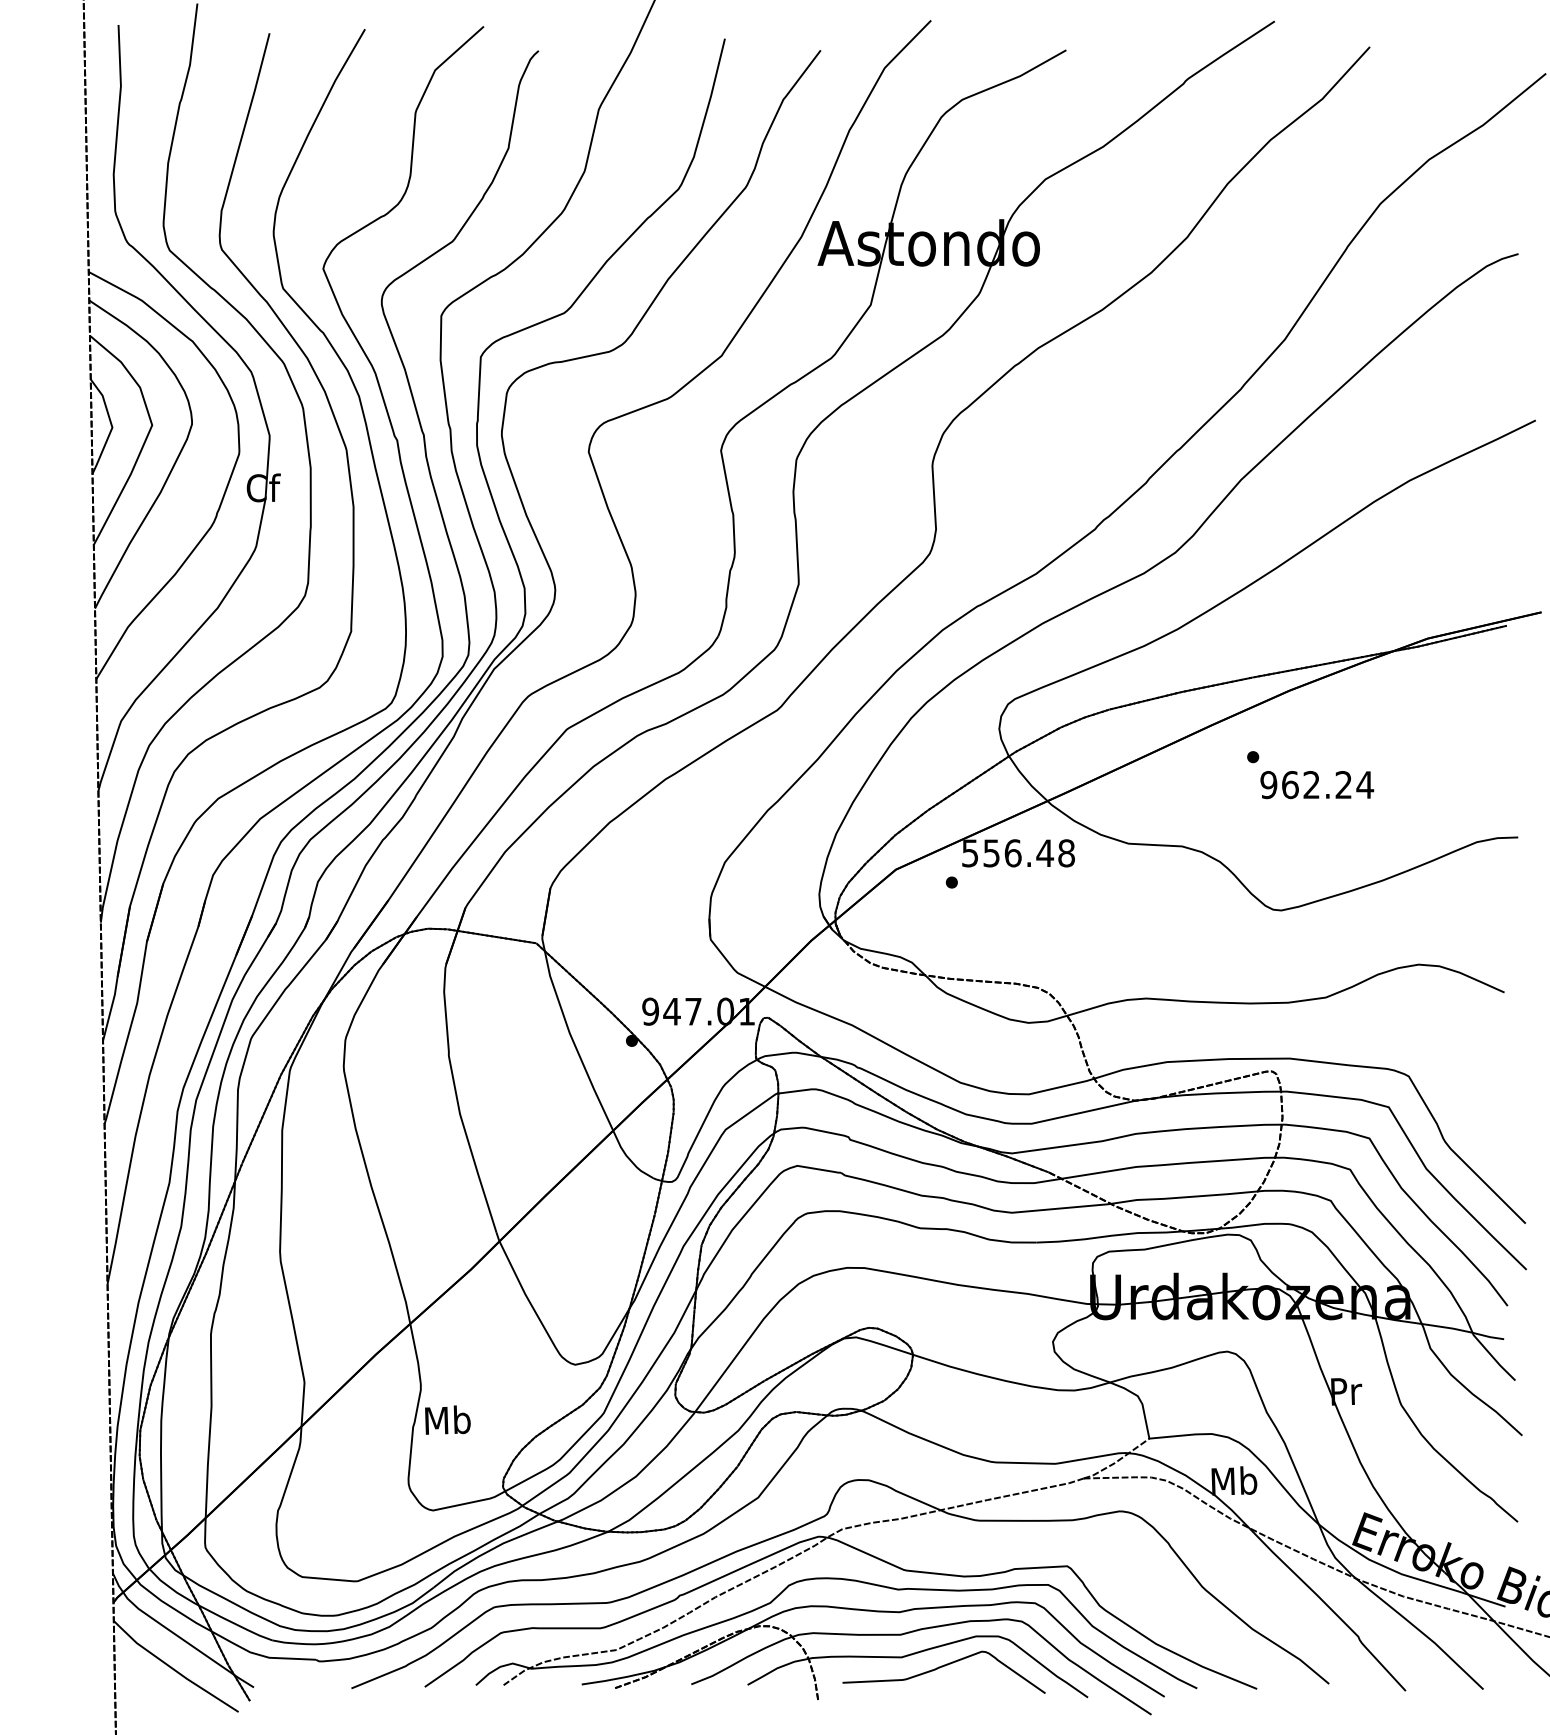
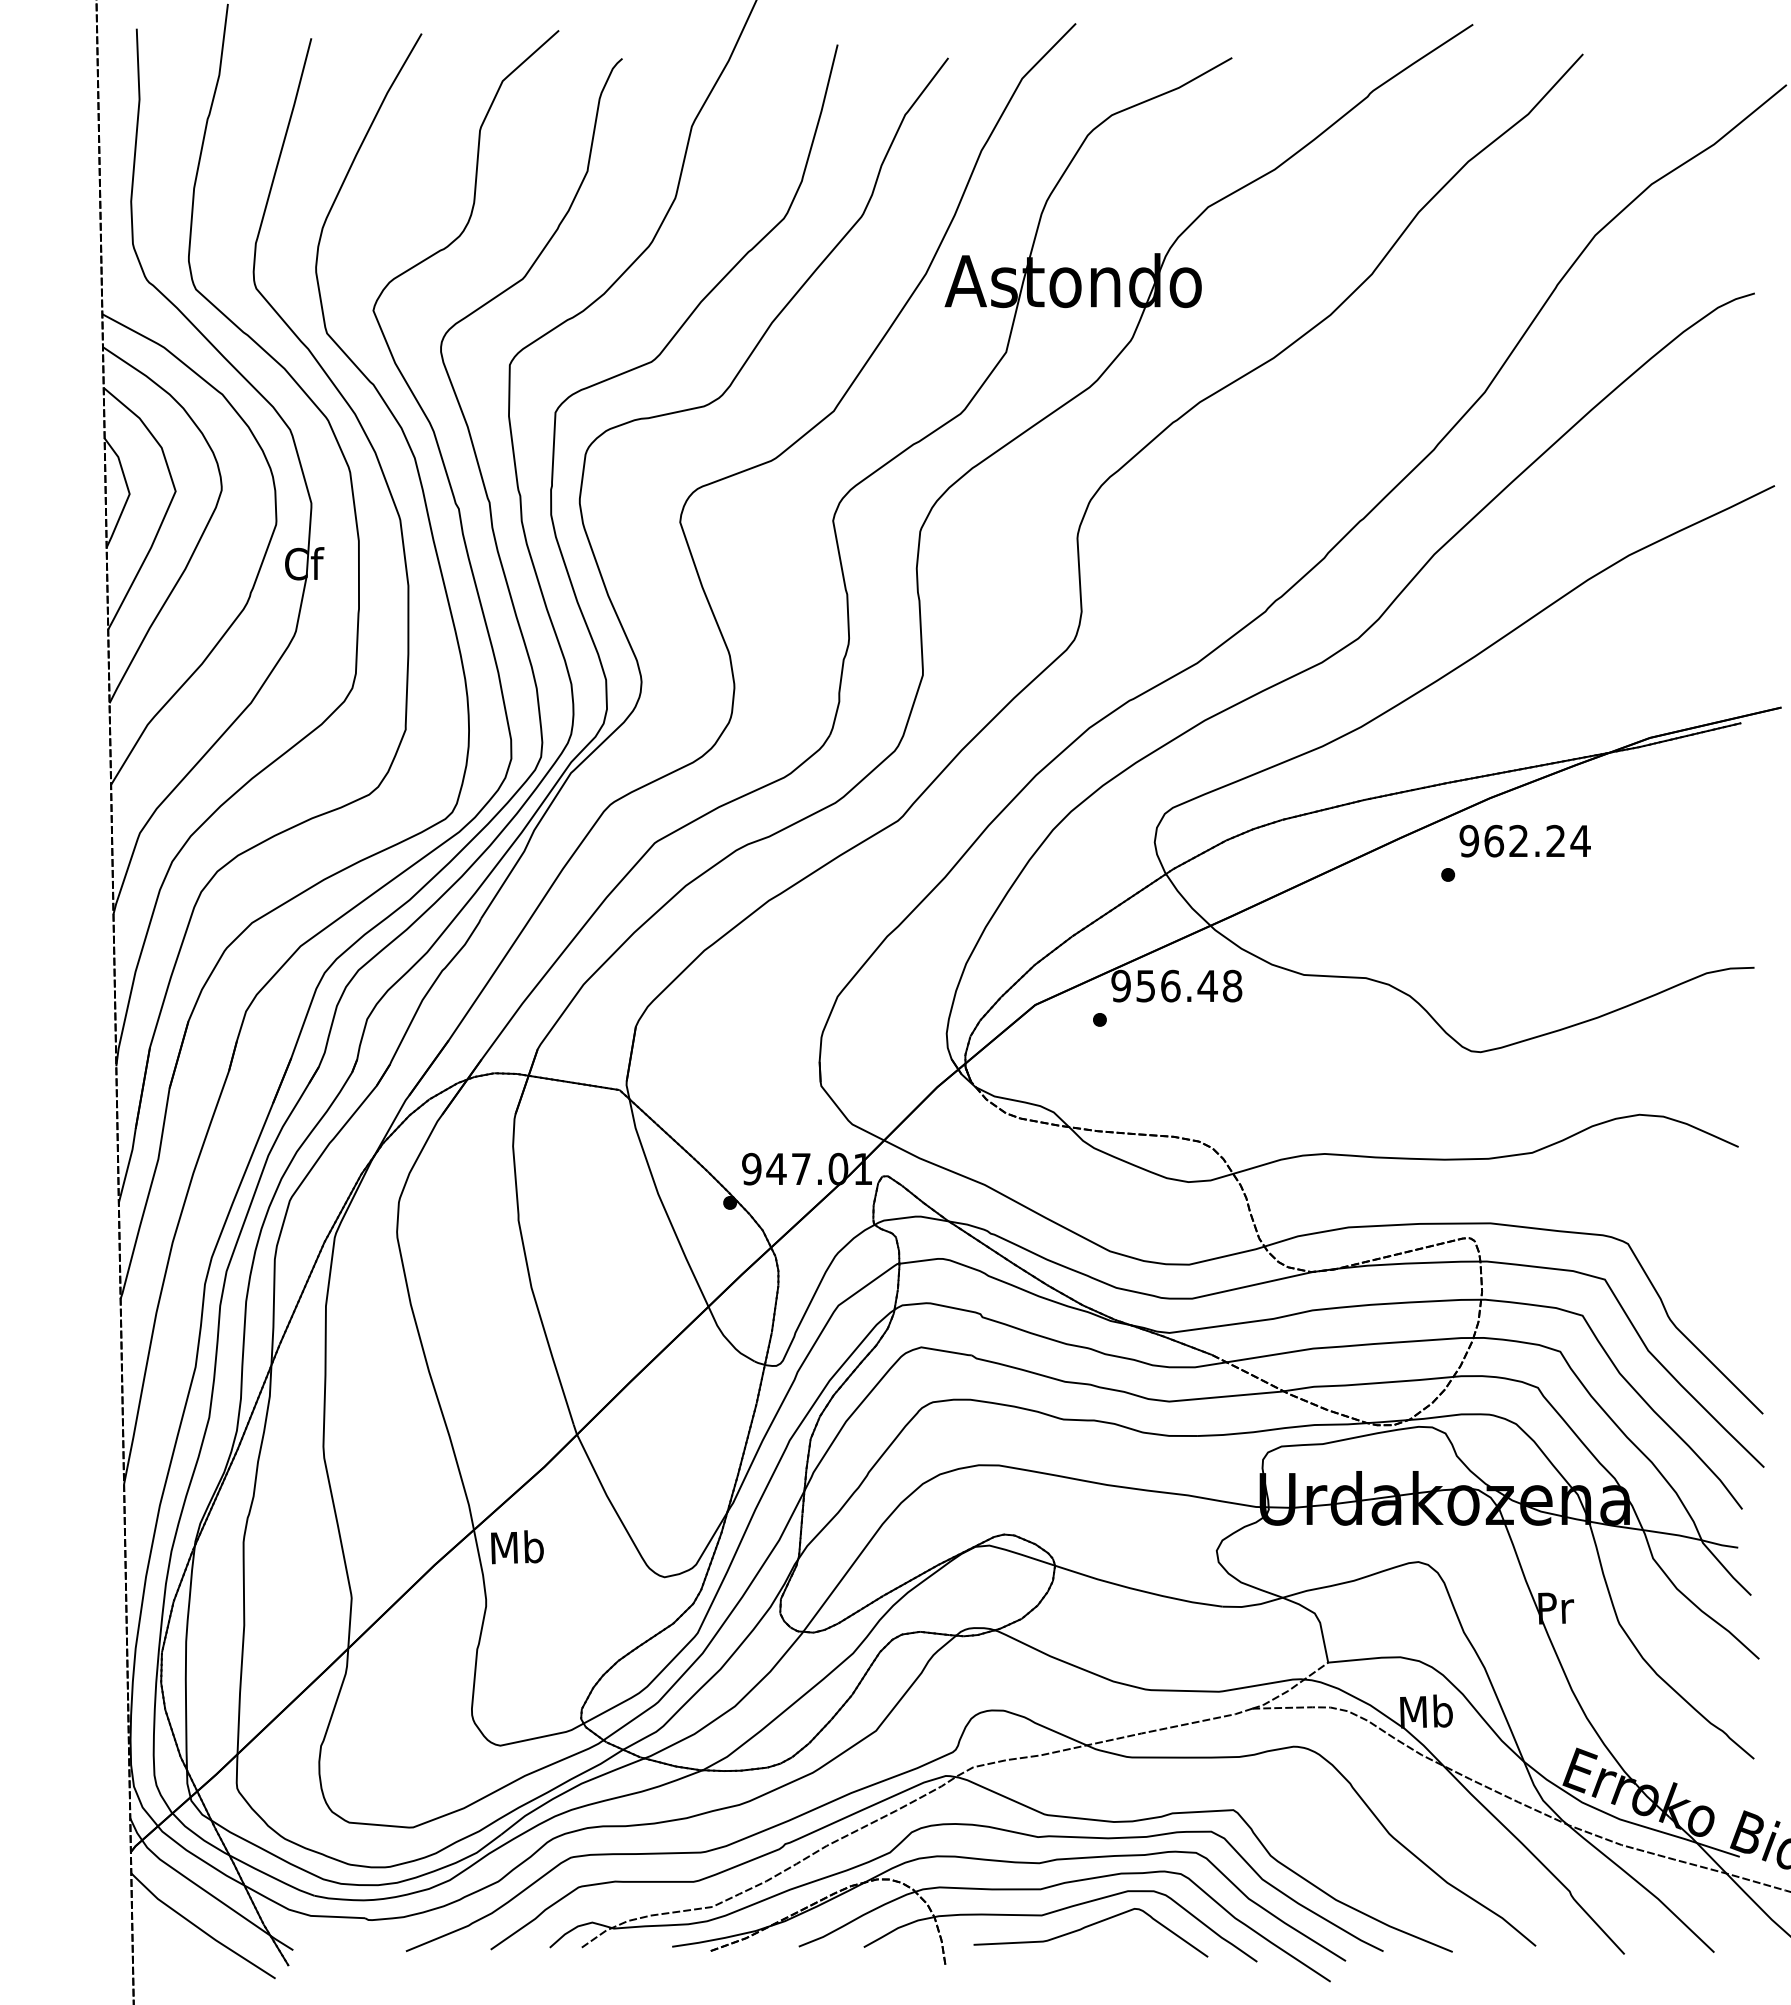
text: (1316, 784) -> (1524, 840), moved
text: (969, 852) -> (1120, 985), 556.48 -> 956.48
text: (447, 1420) -> (517, 1547), moved

